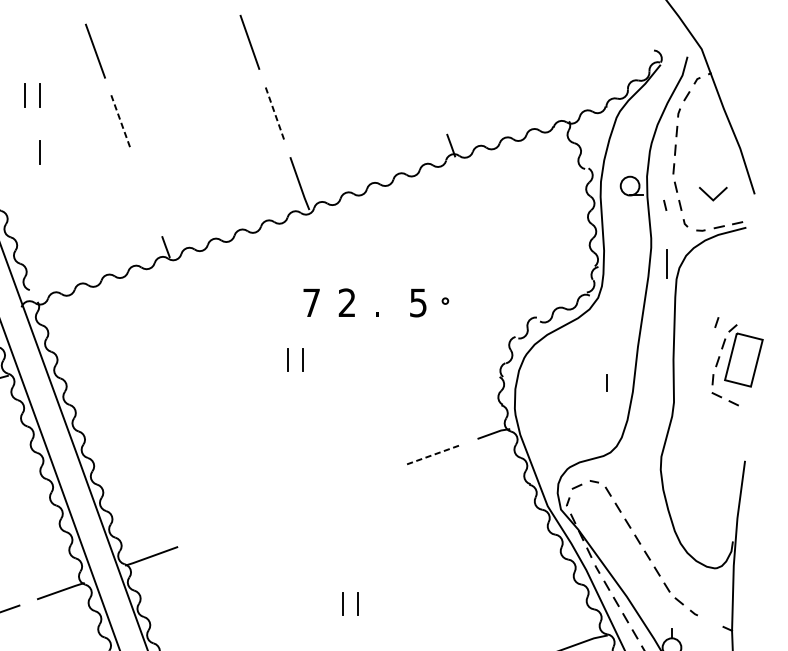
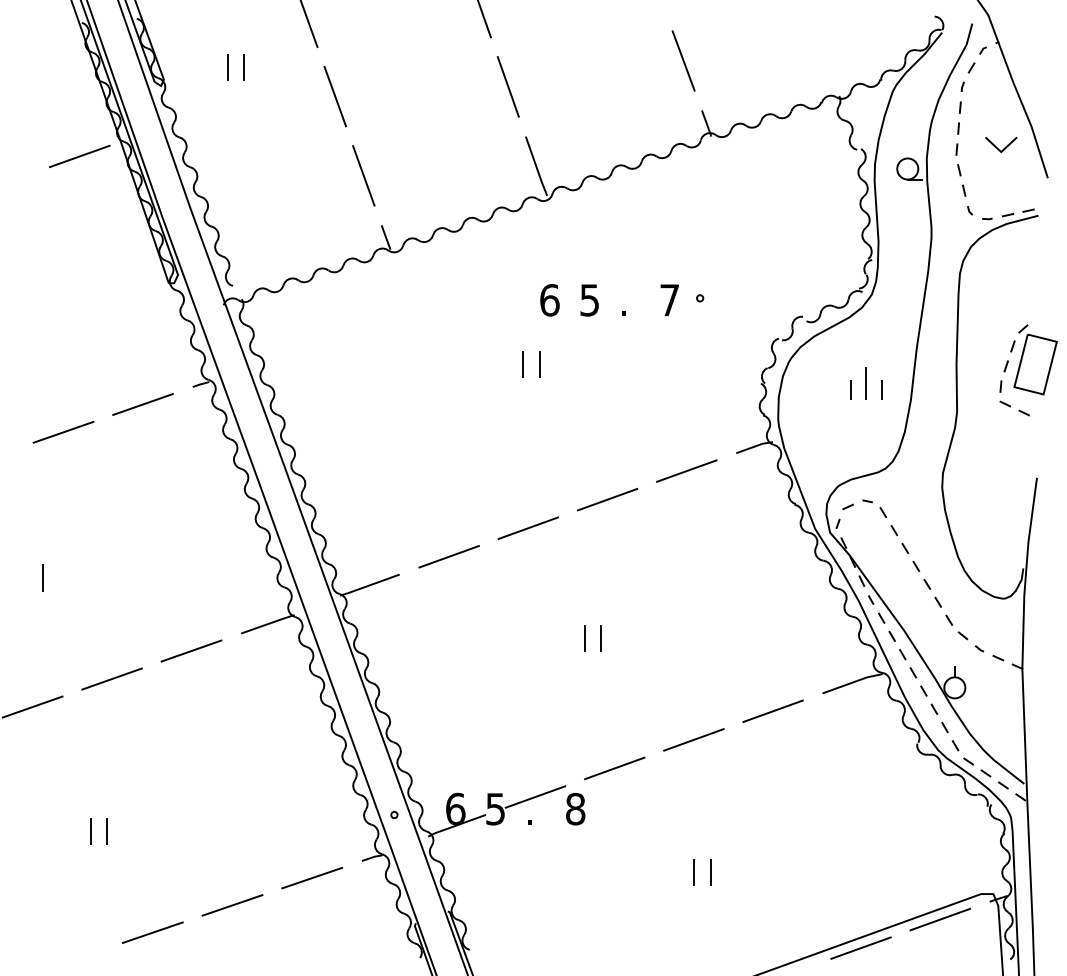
line: (430, 89) -> (683, 60), added
line: (274, 112) -> (508, 86), dashed -> solid
line: (121, 121) -> (335, 96), dashed -> solid
line: (39, 152) -> (243, 131), removed
line: (145, 191) -> (363, 175), added
line: (716, 196) -> (1004, 147), moved
line: (665, 205) -> (947, 190), removed
line: (666, 263) -> (865, 383), moved
text: (311, 303) -> (549, 300), 7 -> 6
text: (346, 303) -> (589, 300), 2 -> 5
text: (418, 303) -> (669, 300), 5 -> 7
line: (716, 322) -> (1004, 322), removed
line: (579, 382) -> (850, 389), added
line: (433, 455) -> (686, 471), dashed -> solid
line: (362, 480) -> (607, 499), added
line: (292, 505) -> (528, 527), added
line: (221, 530) -> (448, 556), added
line: (710, 621) -> (998, 658), added

